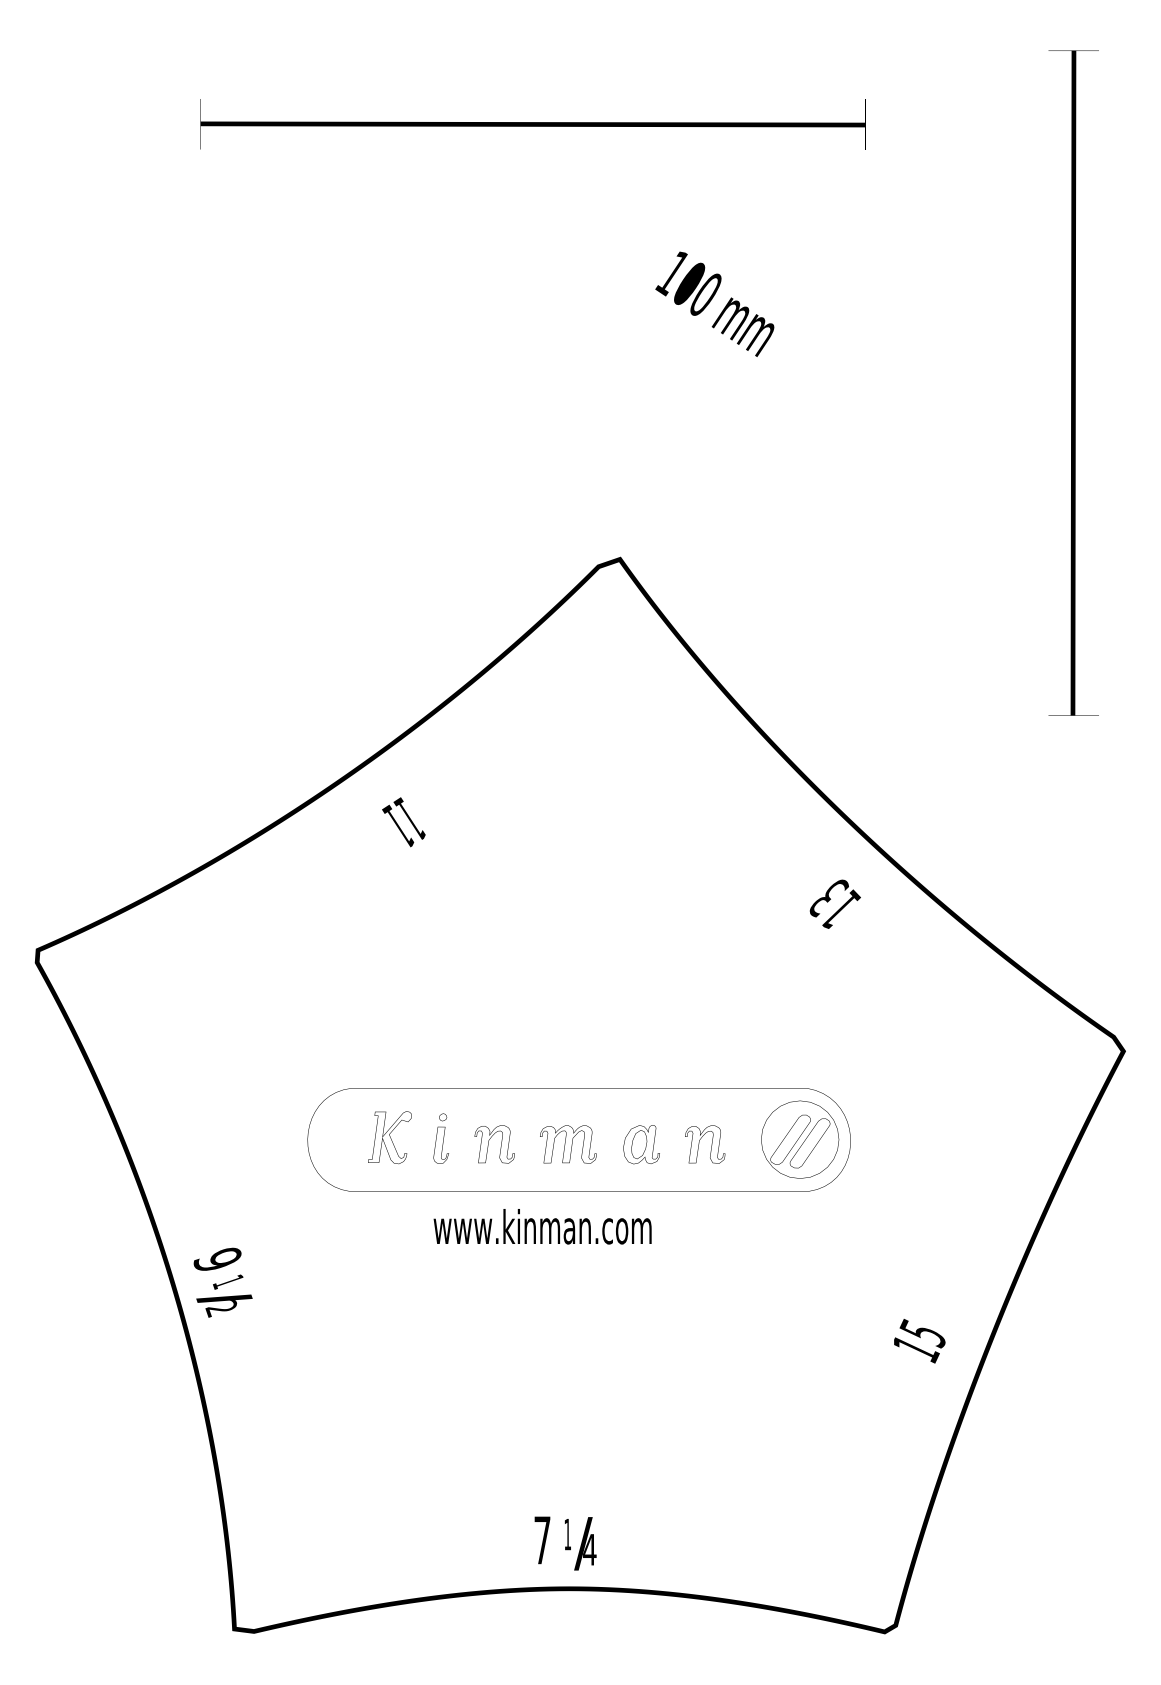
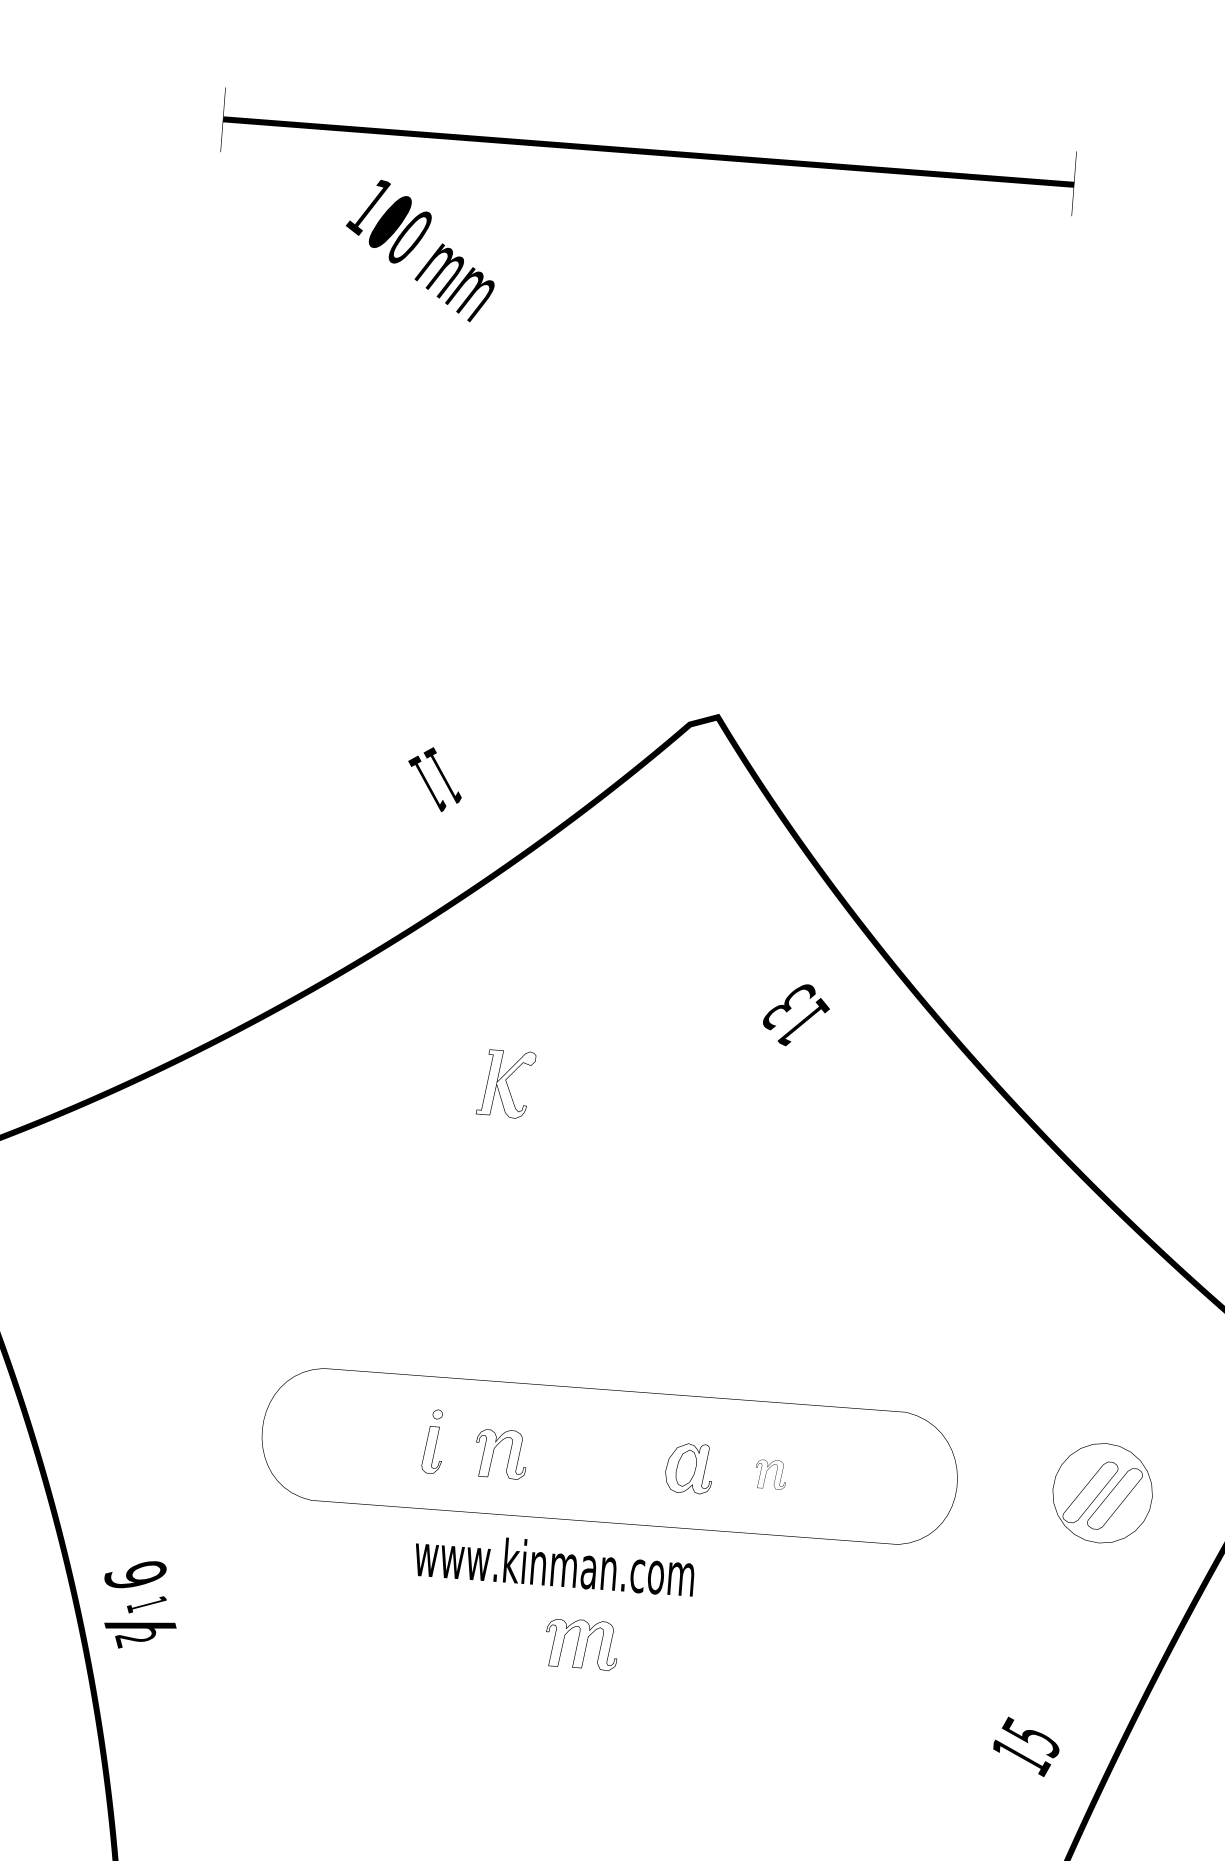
text: (714, 303) -> (420, 249), moved
text: (403, 822) -> (434, 779), moved
text: (834, 903) -> (795, 1014), moved
part: (389, 1137) -> (505, 1083), moved
part: (800, 1139) -> (1103, 1493), moved
part: (568, 1144) -> (581, 1644), moved
part: (705, 1144) -> (771, 1474), size x0.6

